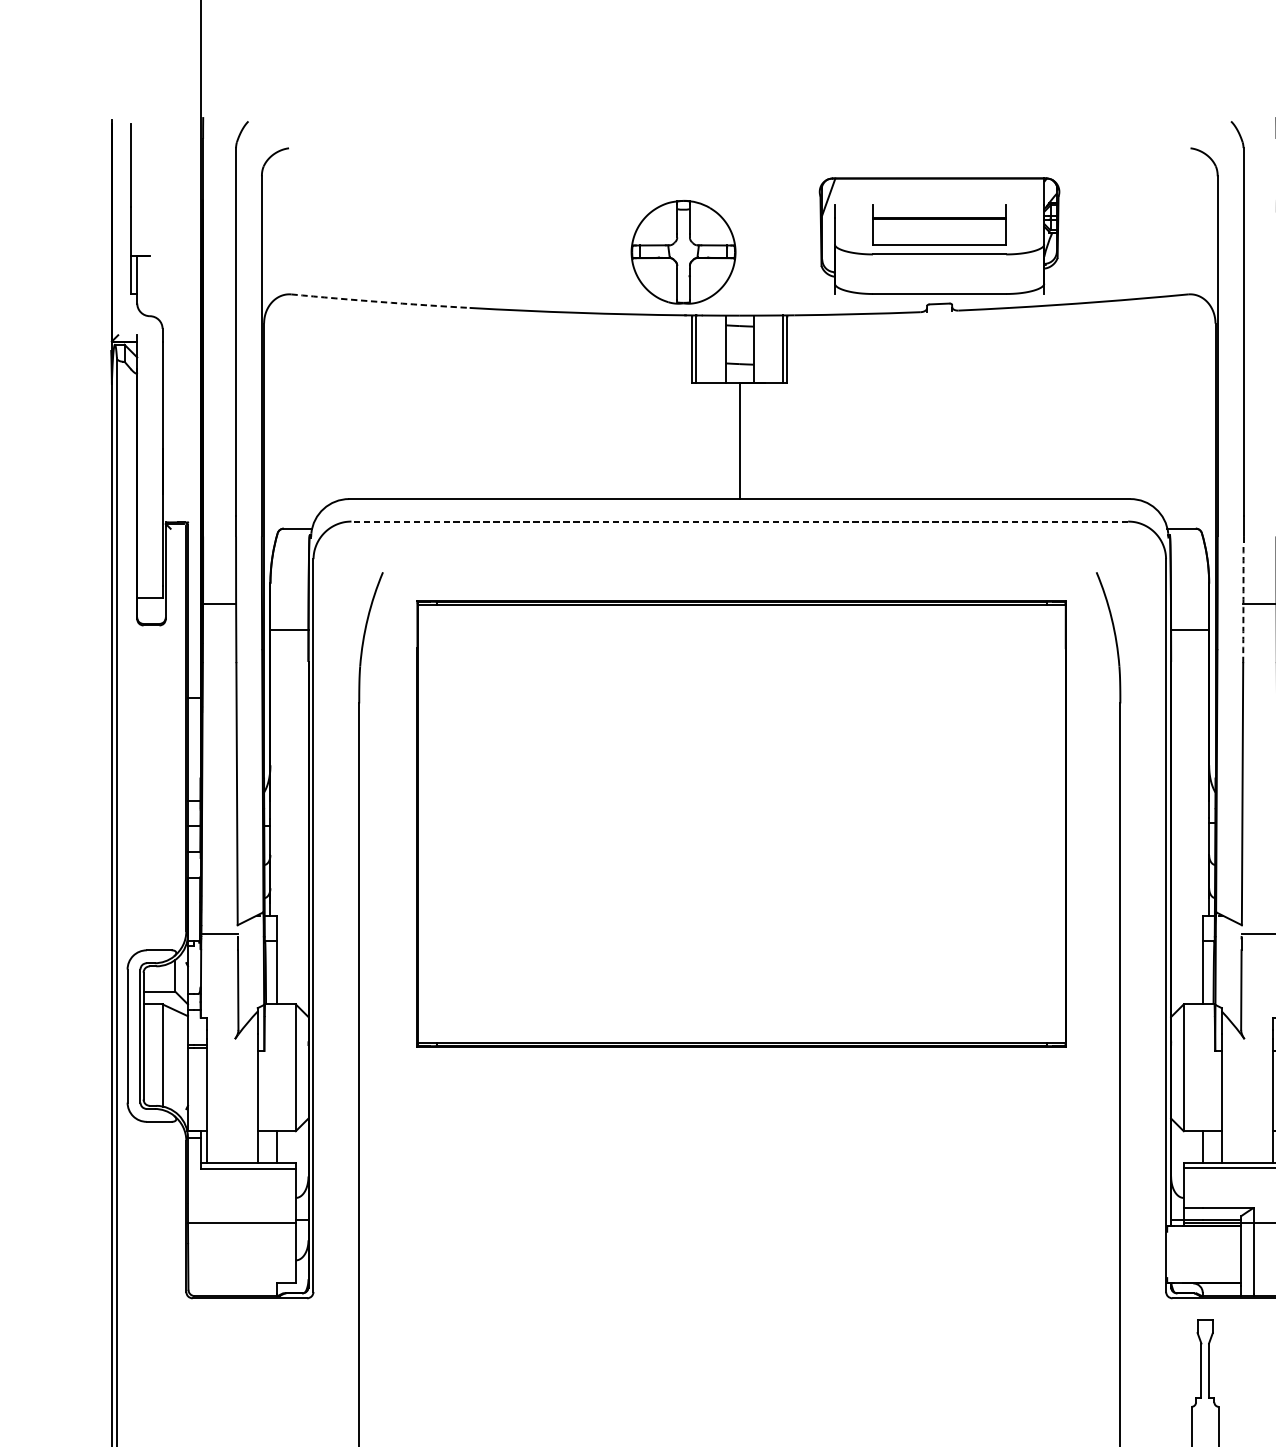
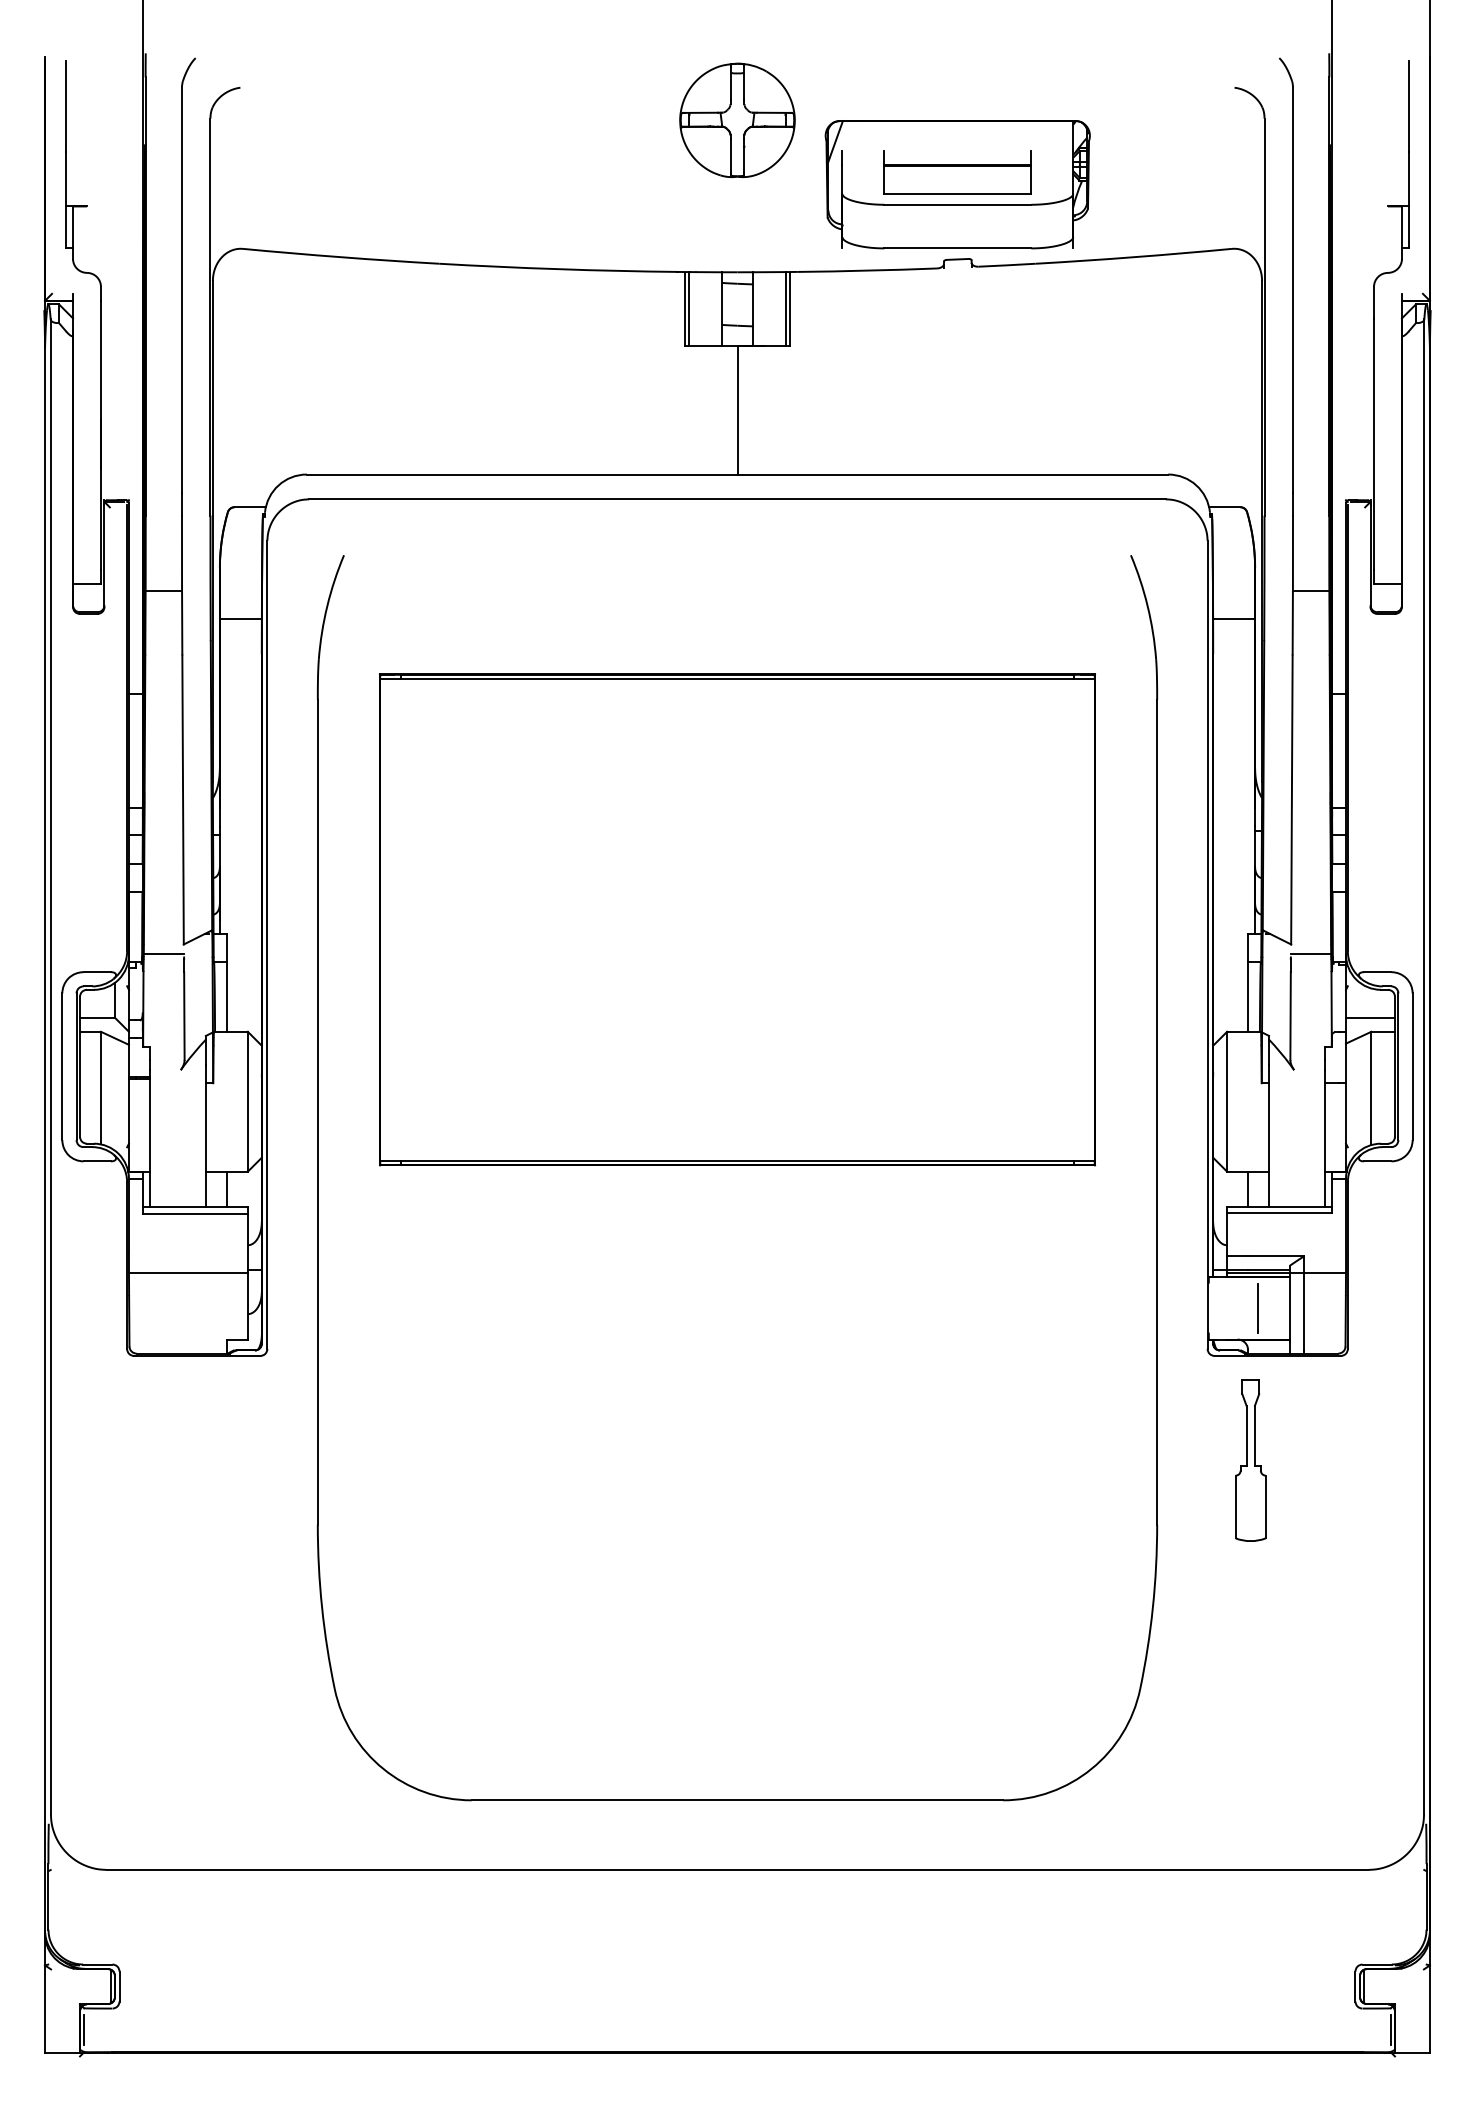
part: (683, 251) -> (737, 119), moved
arc: (380, 302) -> (341, 257), dashed -> solid
line: (738, 521) -> (736, 499), dashed -> solid
arc: (1243, 599) -> (1292, 585), dashed -> solid
part: (741, 823) -> (737, 919), moved
line: (1211, 1254) -> (1257, 1307), added

